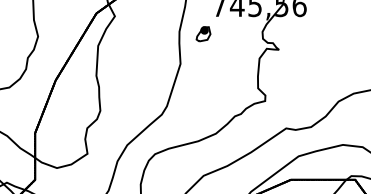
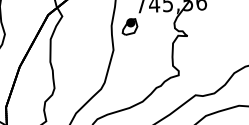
part: (203, 33) -> (129, 26), size x1.43

